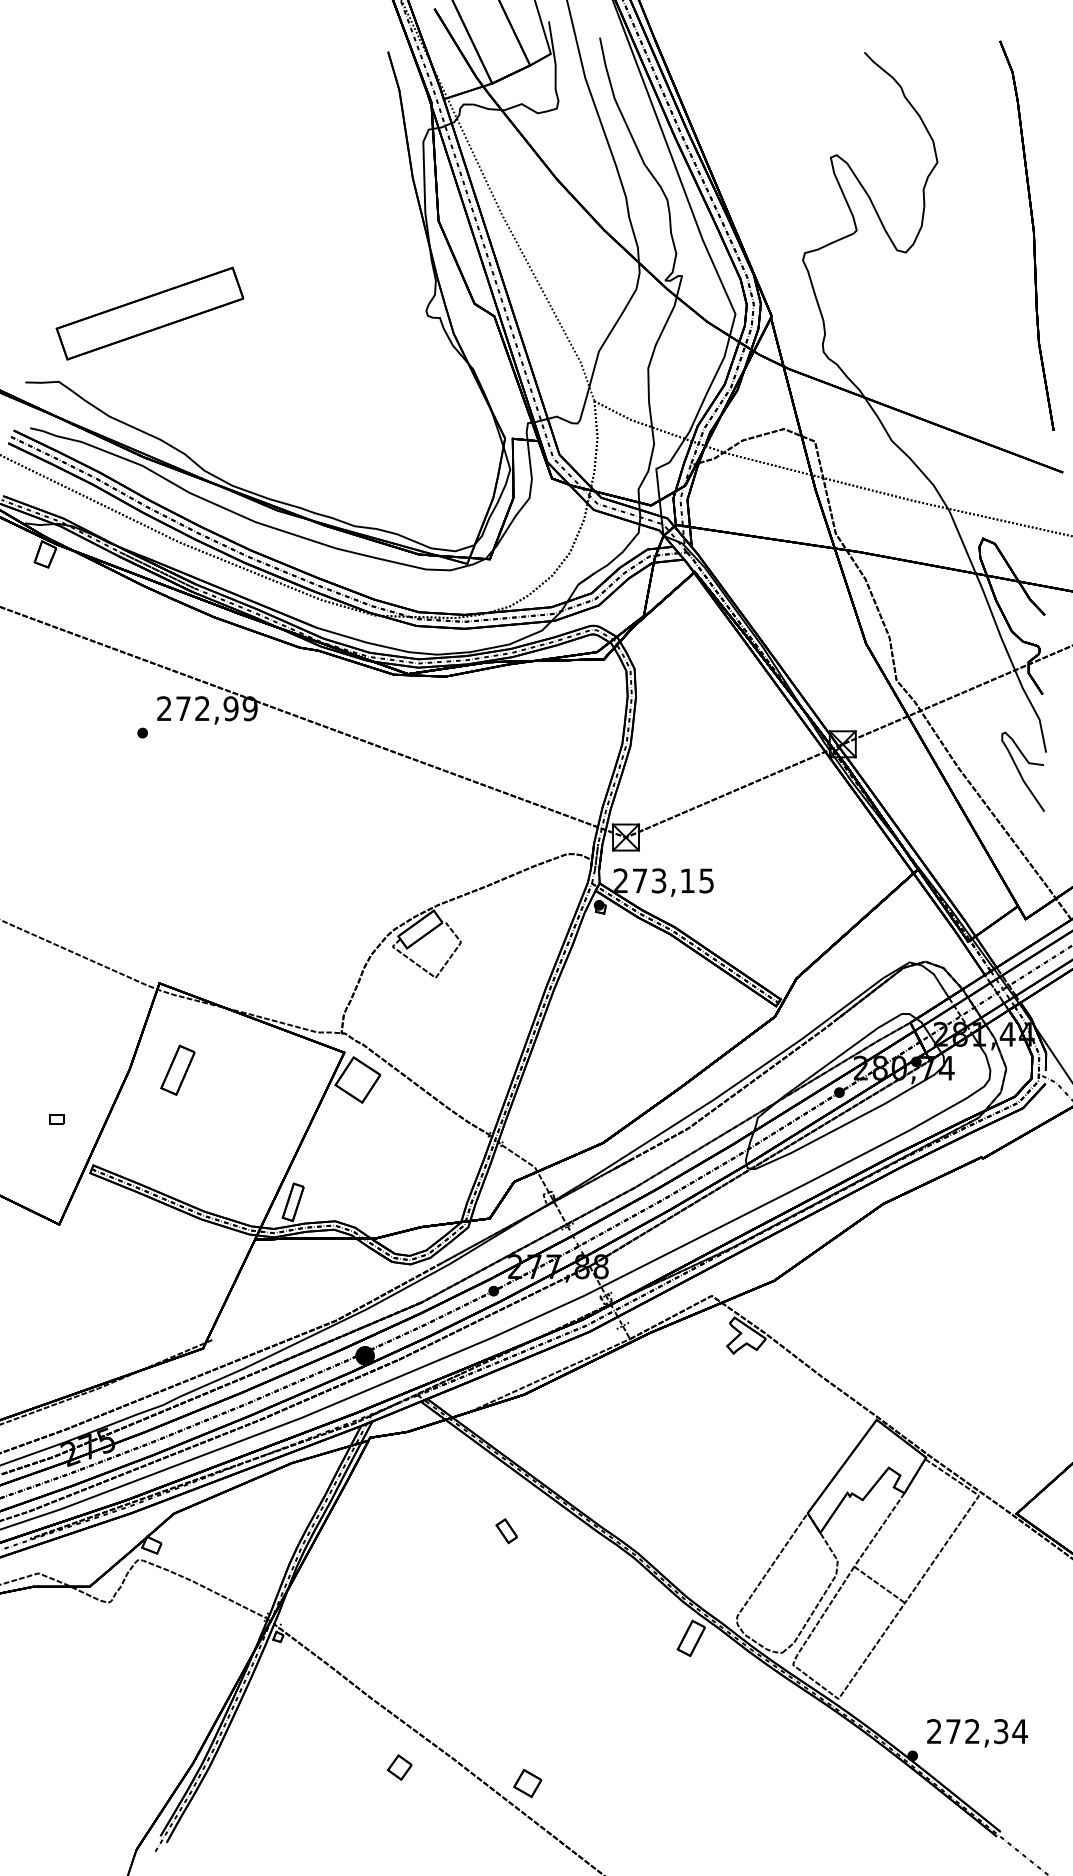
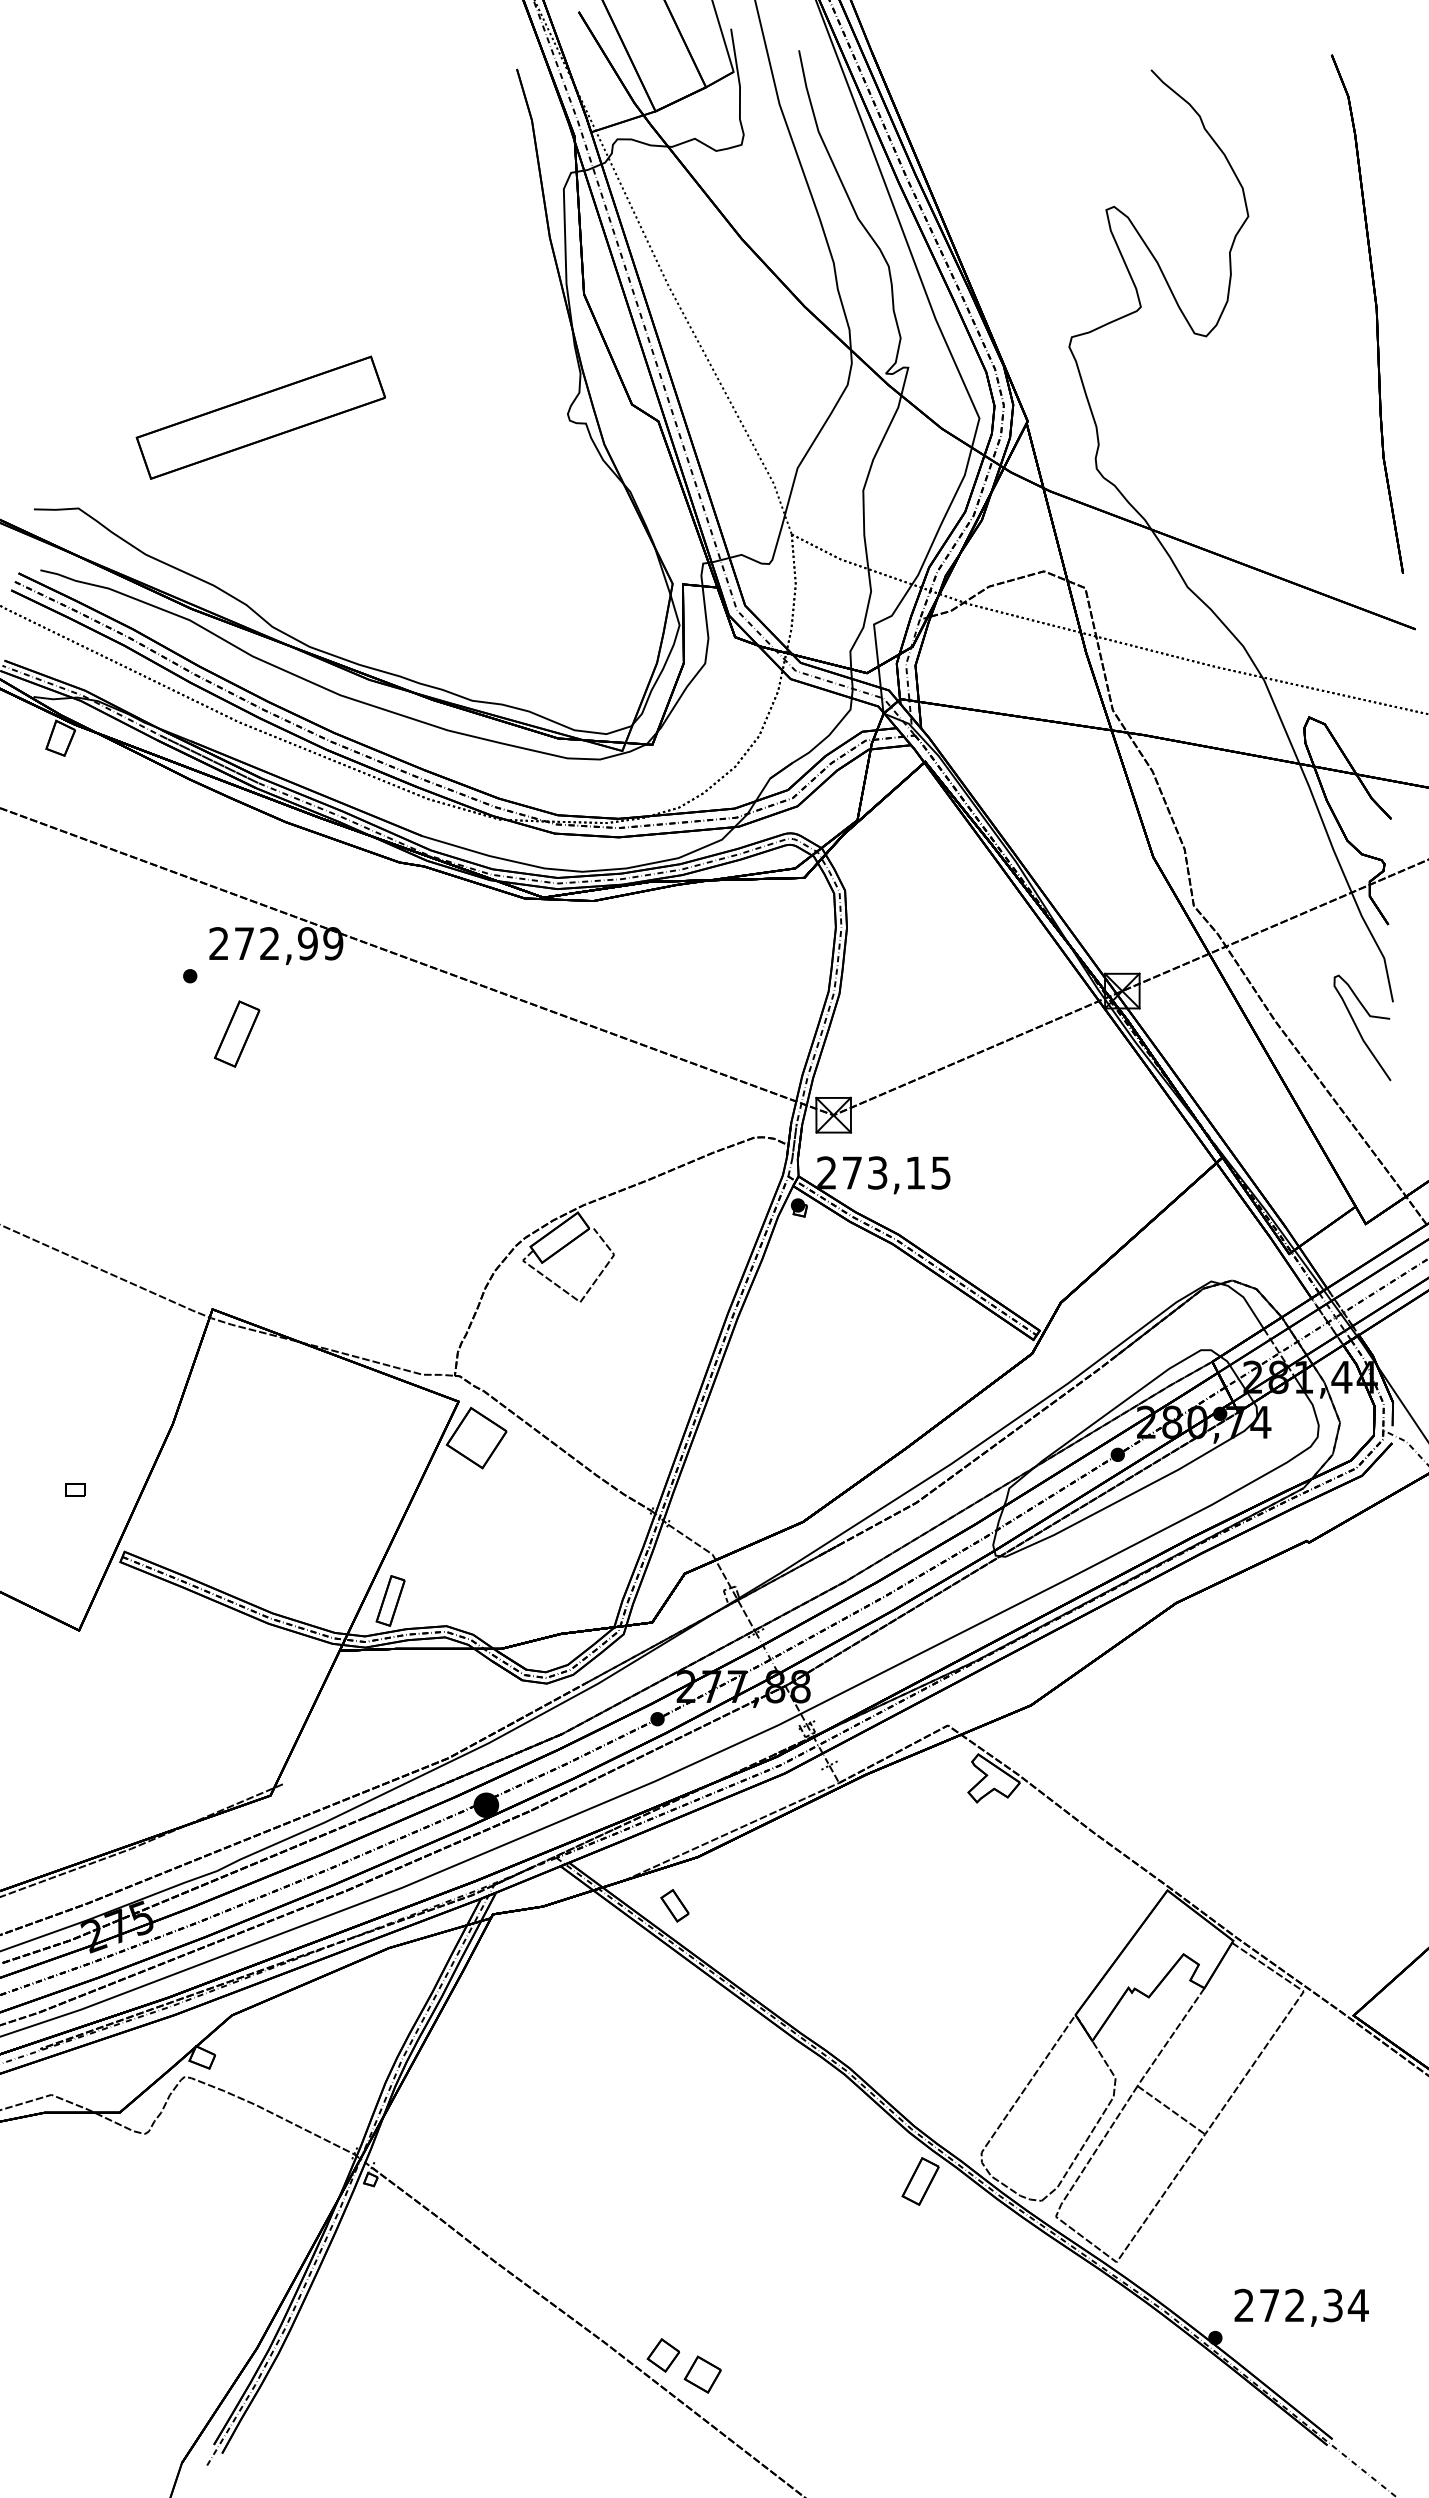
part: (149, 313) -> (260, 417), moved
part: (178, 1069) -> (237, 1033), moved
part: (506, 1530) -> (674, 1905), moved
part: (399, 1767) -> (663, 2355), moved

